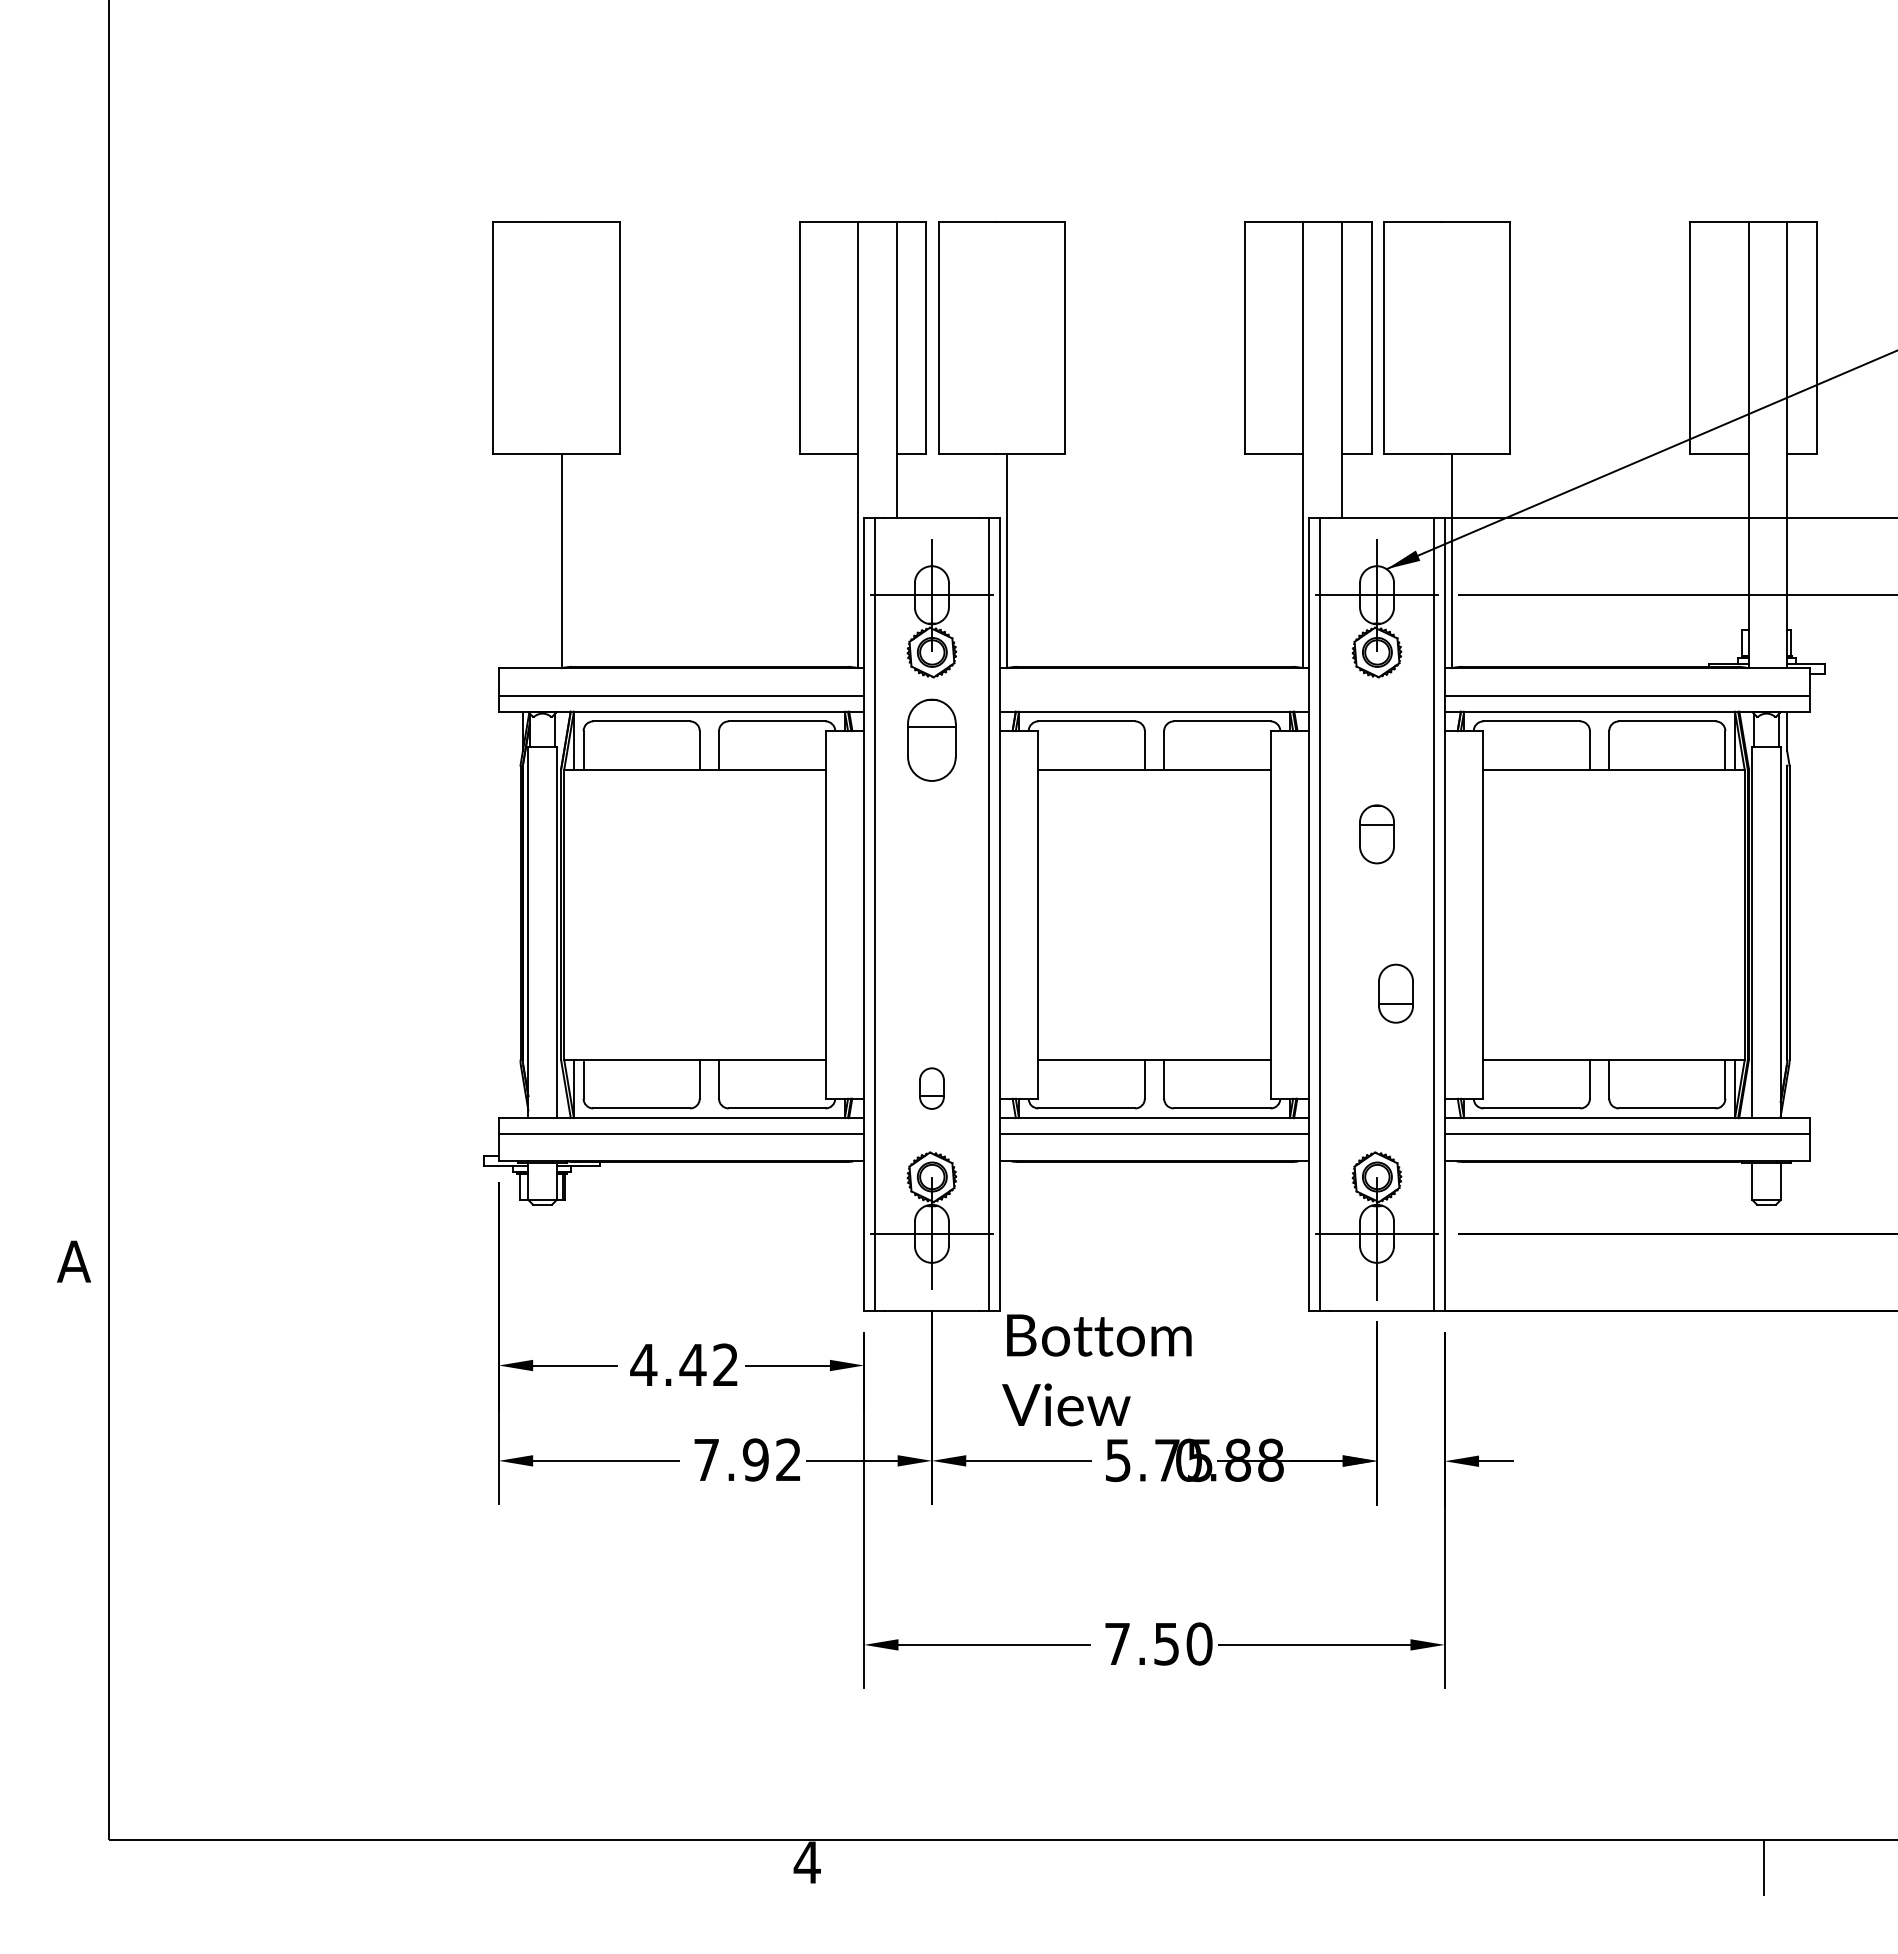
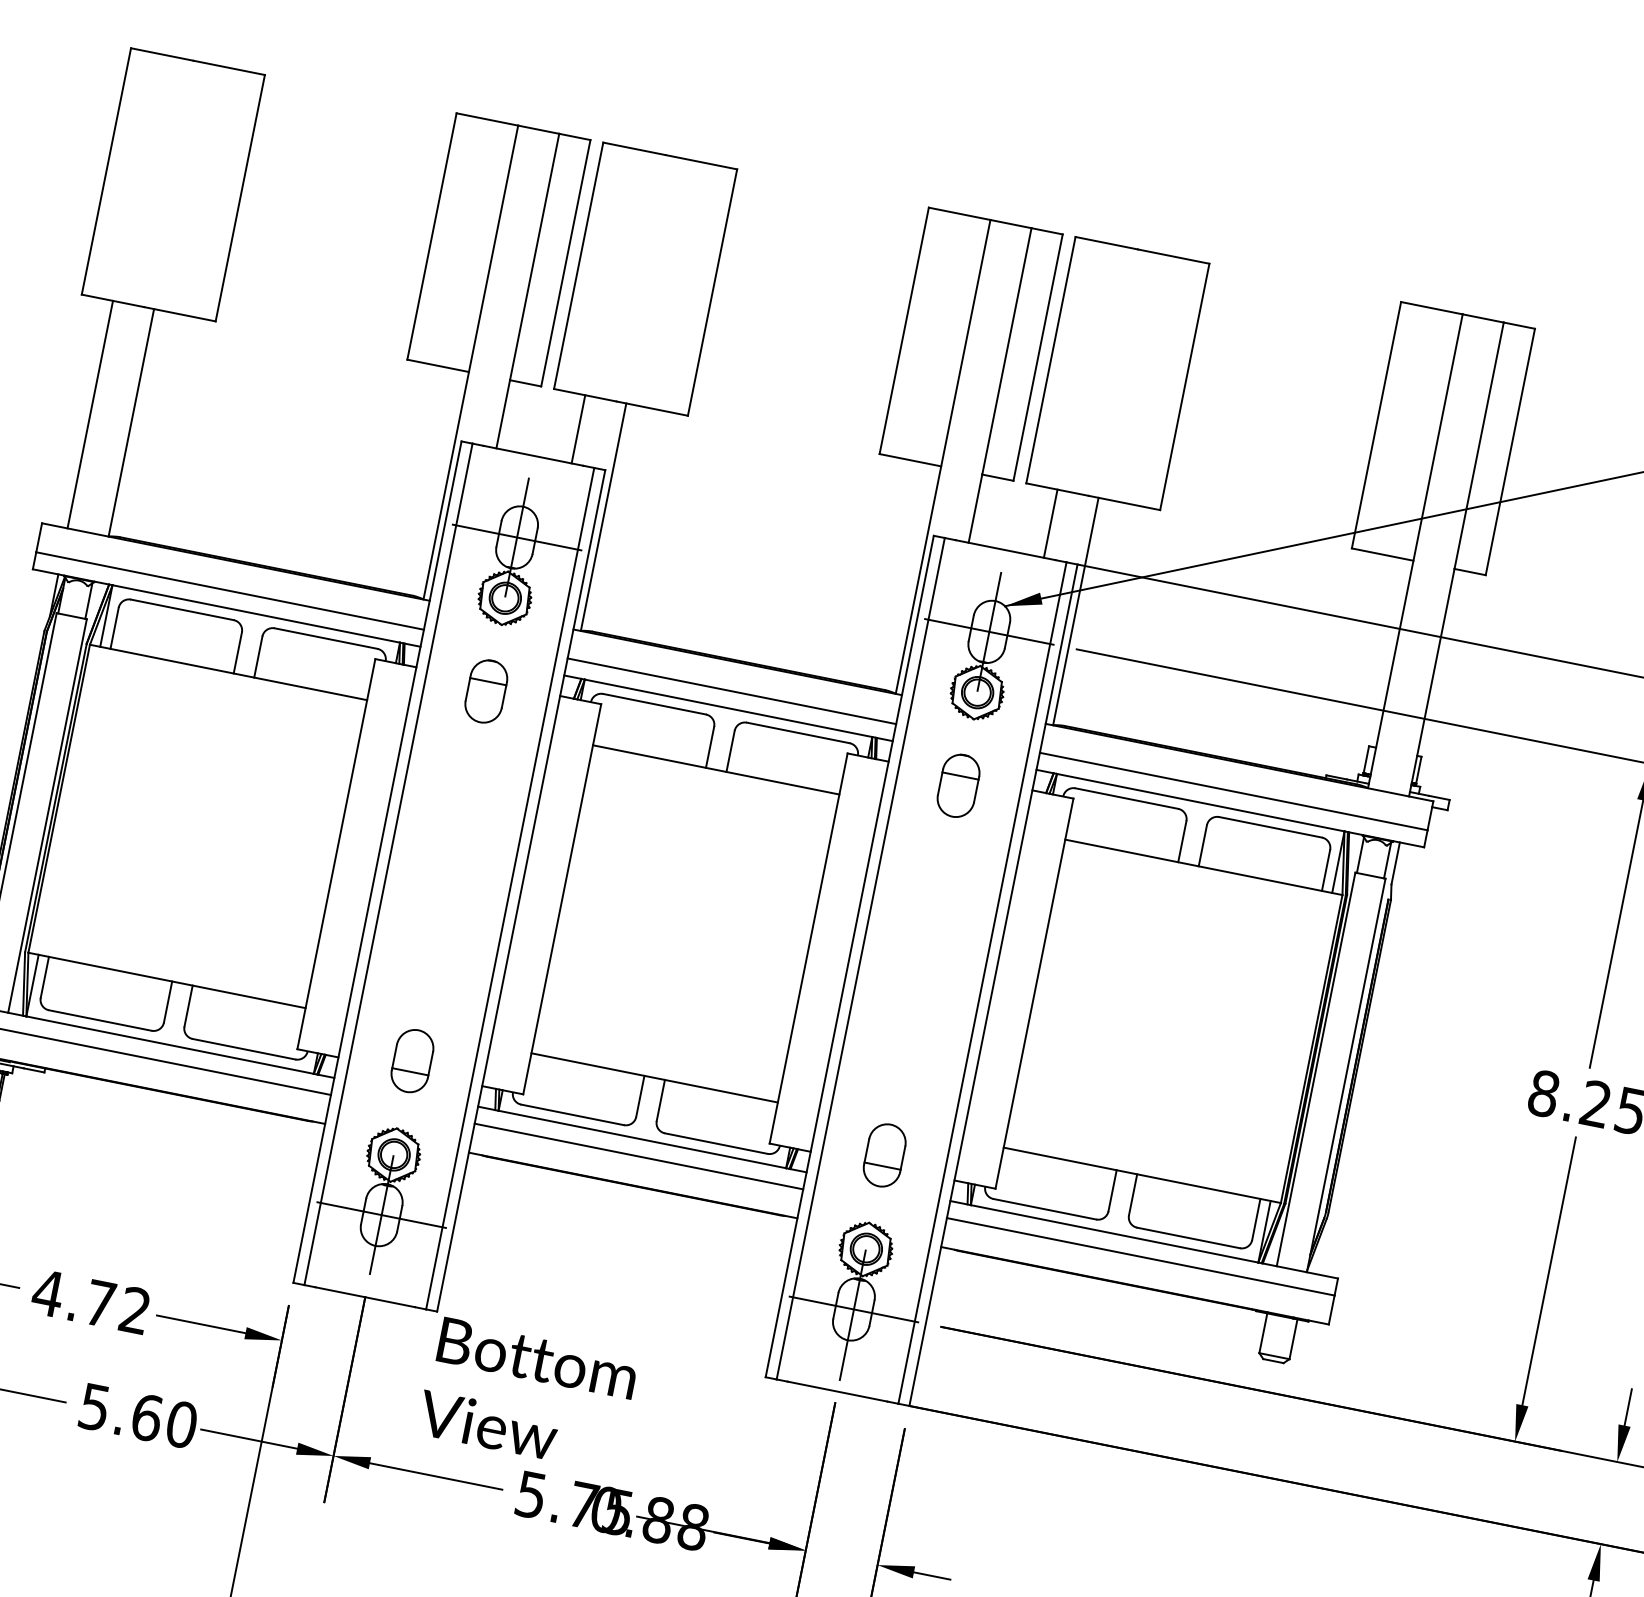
line: (967, 485) -> (578, 428), added
line: (1413, 485) -> (1051, 523), added
line: (522, 560) -> (90, 413), added
line: (1154, 695) -> (731, 691), added
part: (931, 740) -> (485, 691), size x0.71
part: (1376, 834) -> (957, 785), moved
part: (1395, 993) -> (884, 1155), moved
part: (931, 1088) -> (412, 1060), size x1.43
text: (692, 1364) -> (99, 1302), 4.42 -> 4.72
text: (747, 1459) -> (138, 1415), 7.92 -> 5.60

